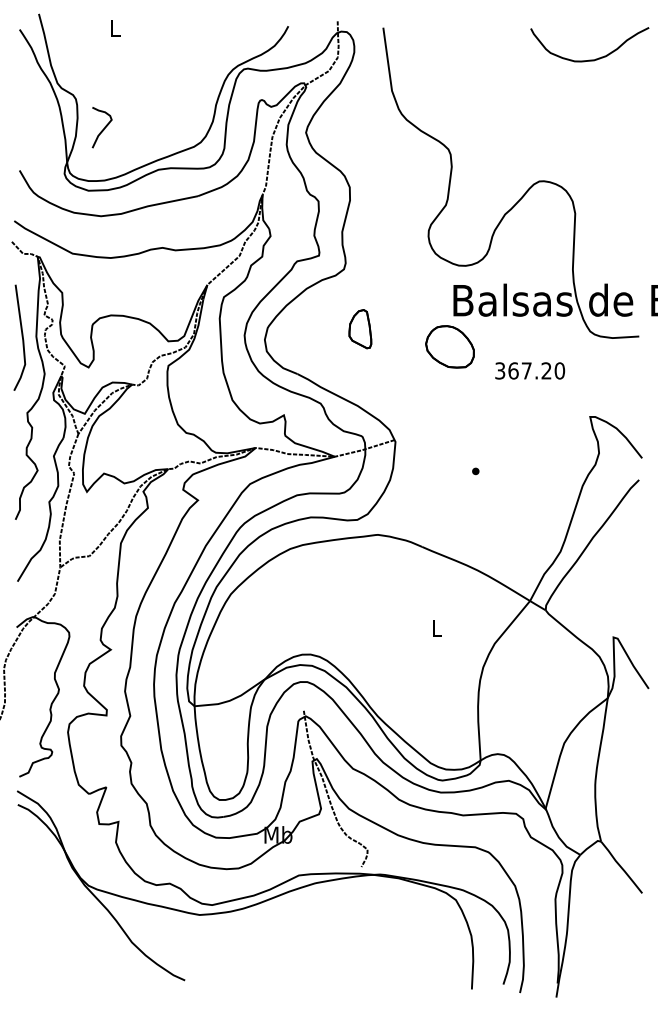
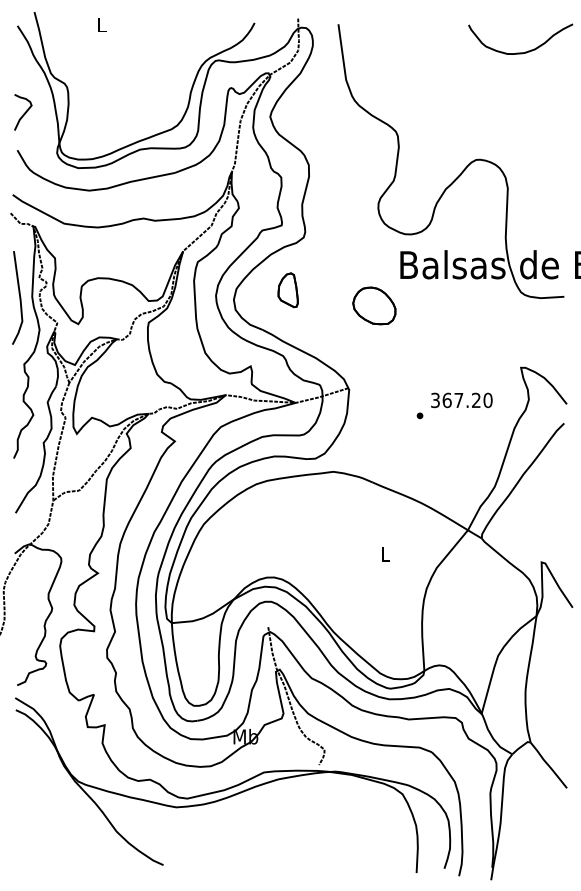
curve: (103, 128) -> (24, 113), moved
part: (360, 329) -> (288, 290), moved
part: (449, 346) -> (373, 305), moved
text: (530, 370) -> (462, 400), moved

